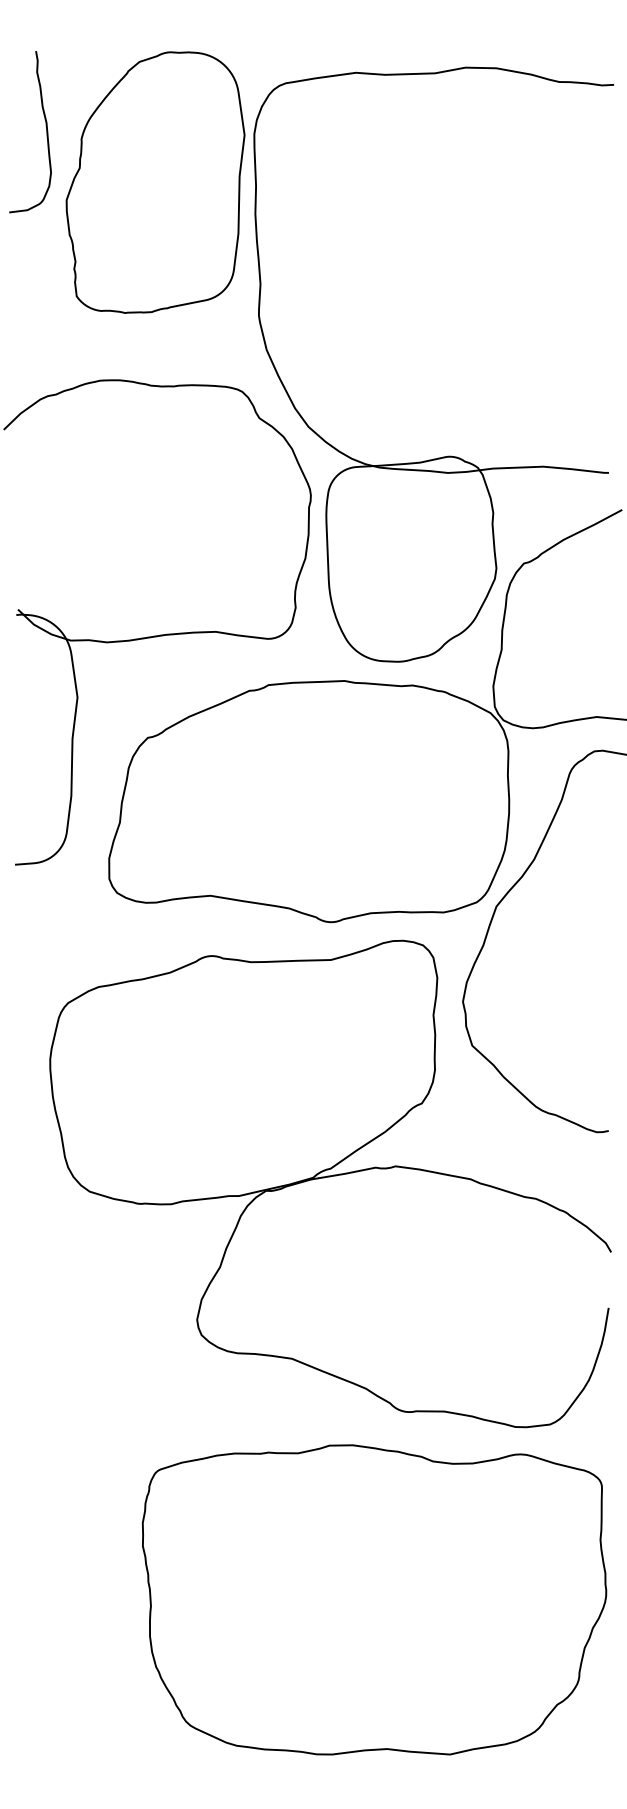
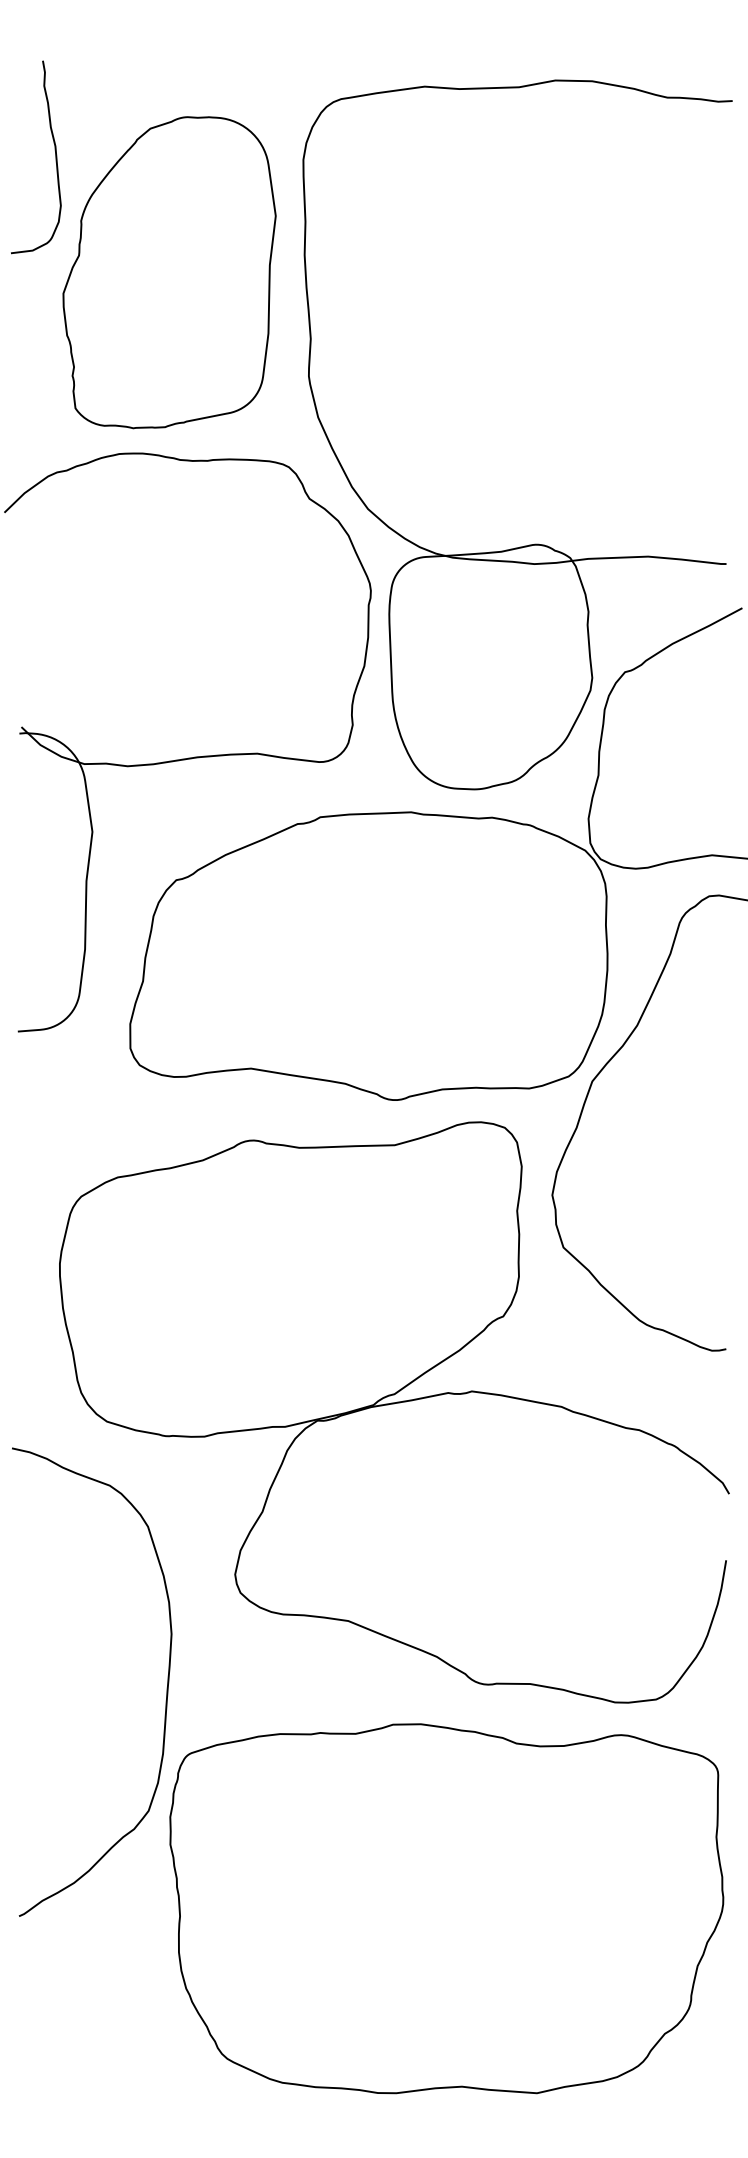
part: (155, 182) -> (169, 272), moved
curve: (139, 1414) -> (166, 1687), added

